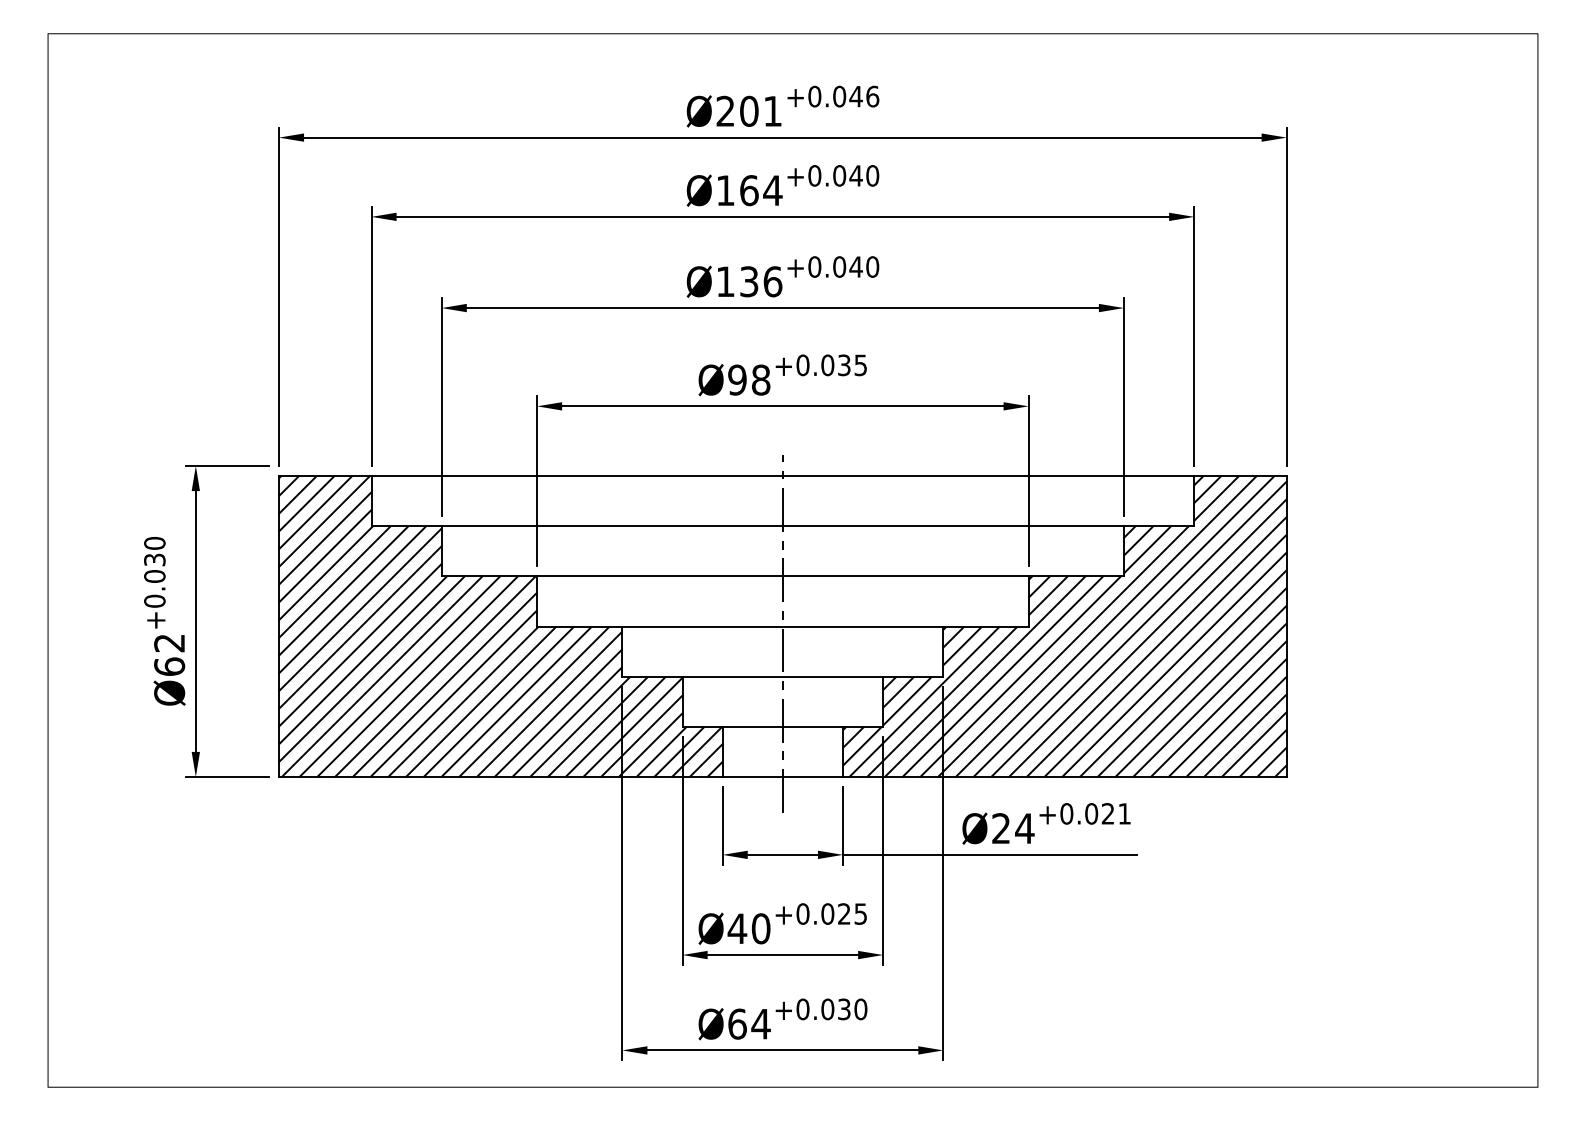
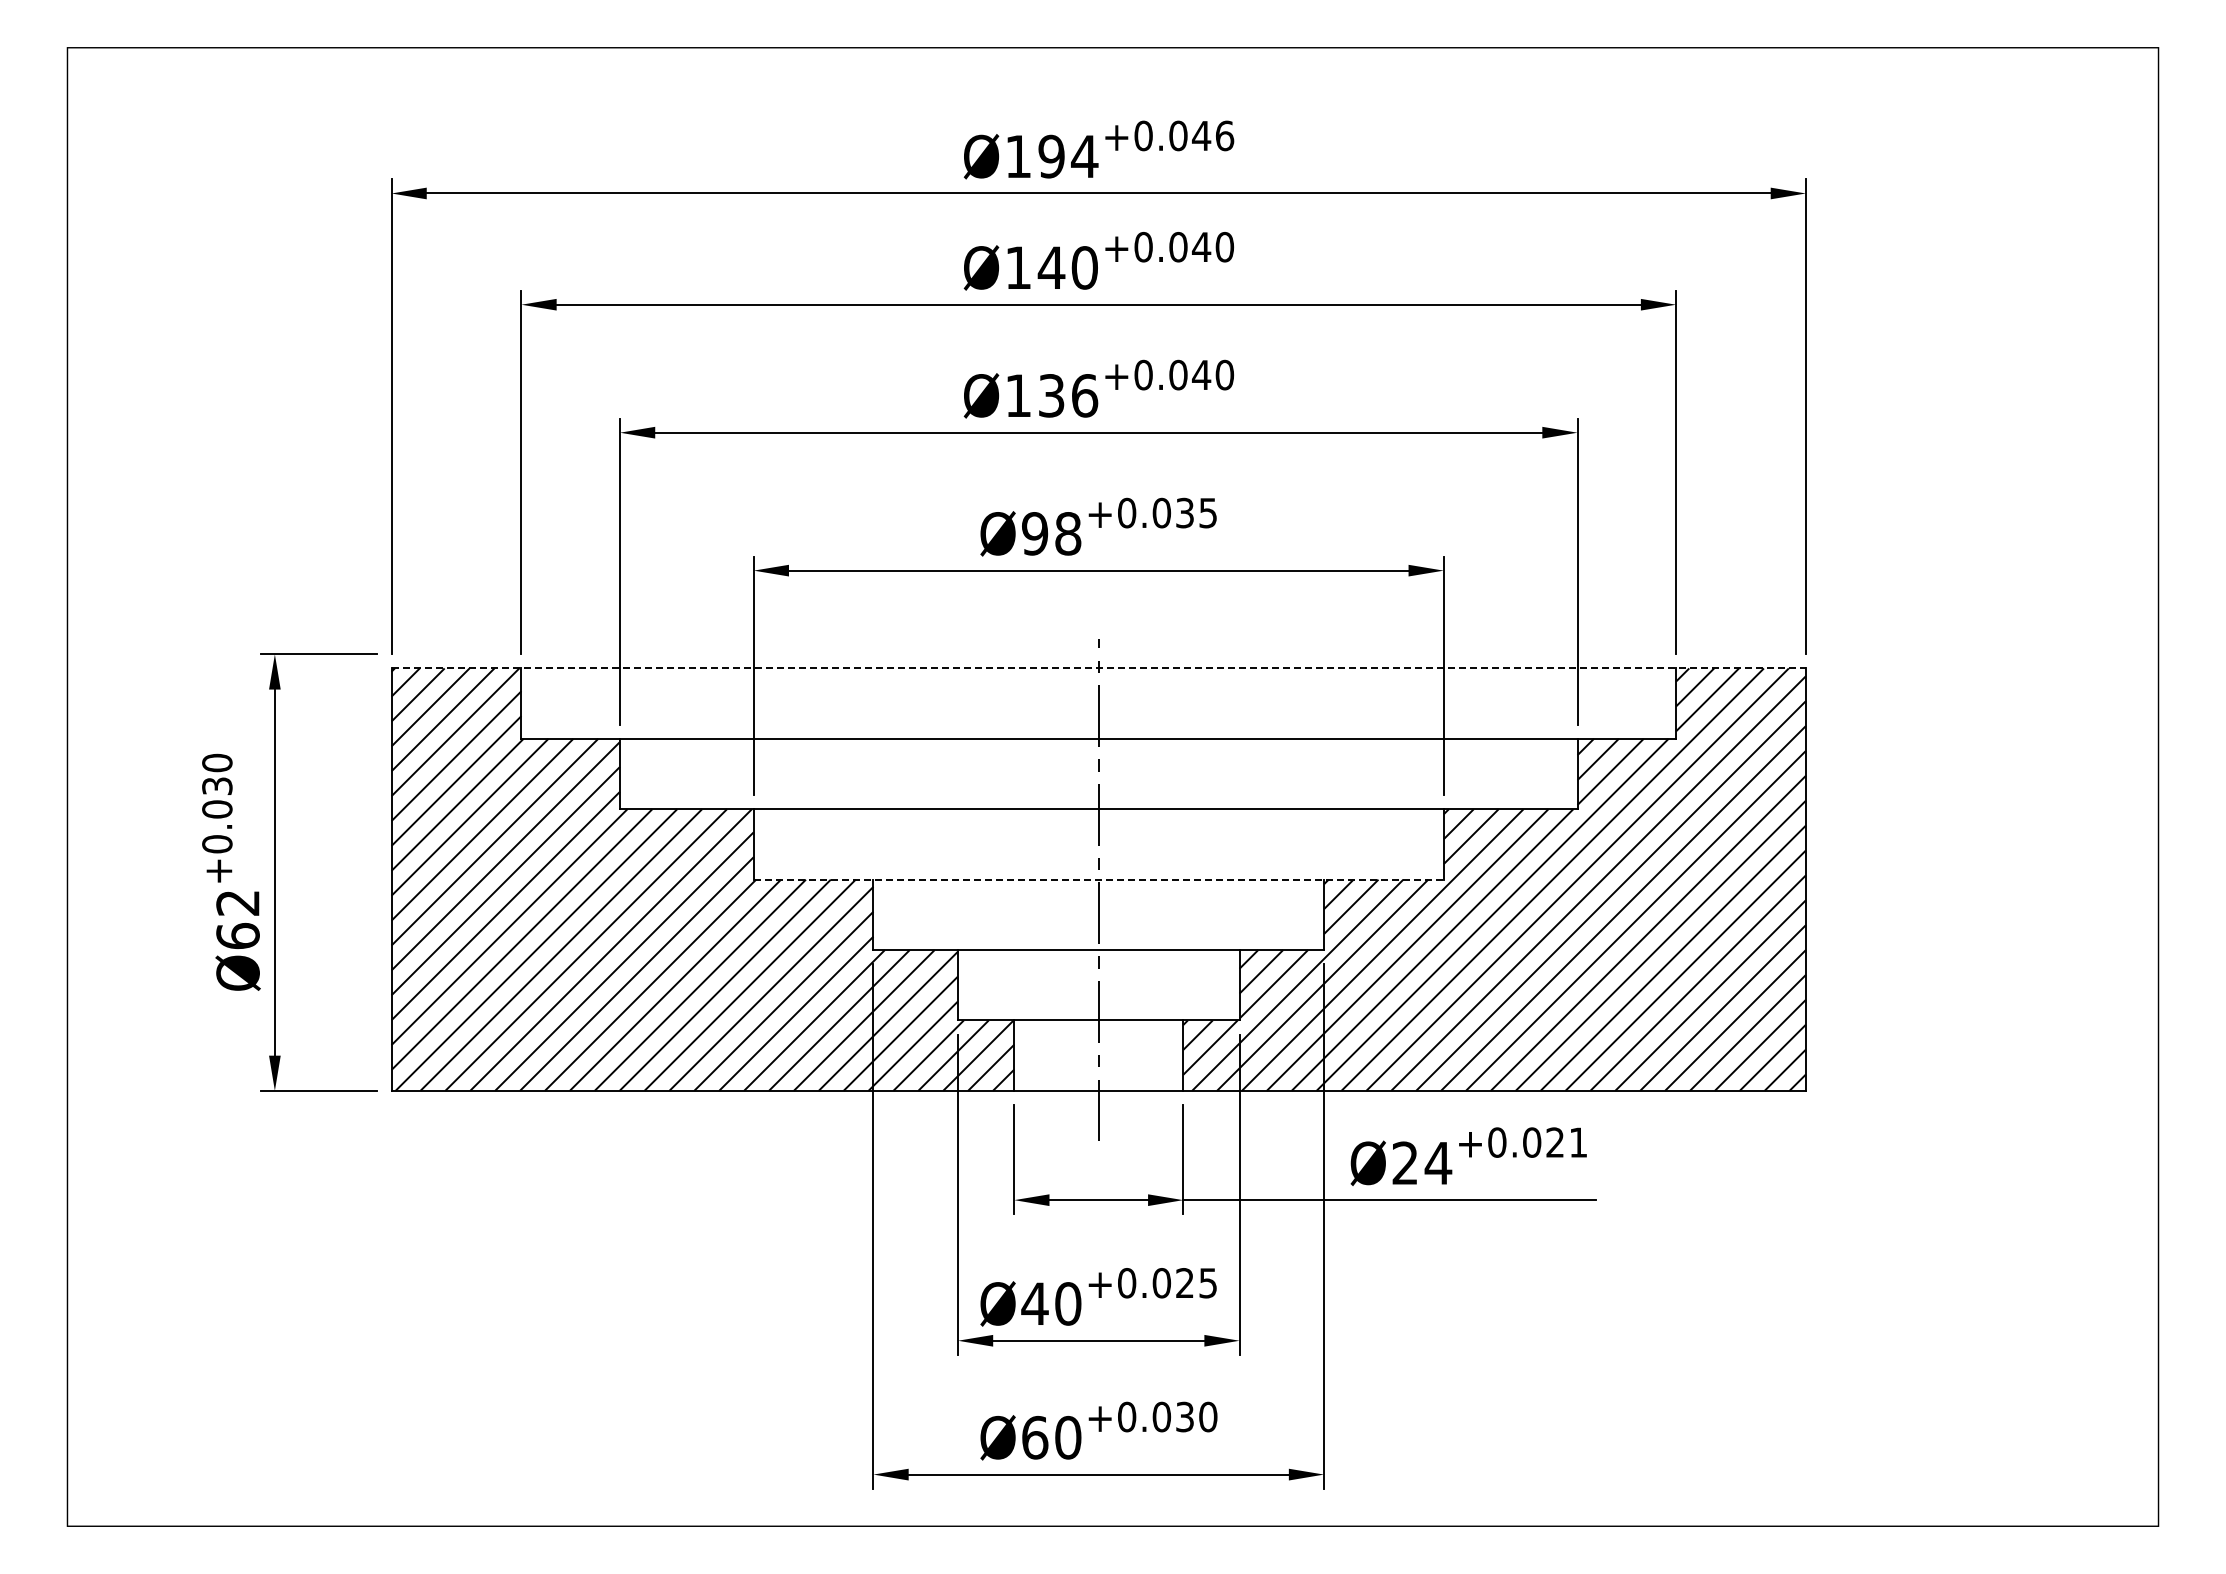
text: (749, 111) -> (1051, 156), Ø201 -> Ø194
text: (760, 190) -> (1067, 267), Ø164 -> Ø140
line: (783, 476) -> (1099, 668), solid -> dashed
line: (782, 626) -> (1098, 879), solid -> dashed
text: (760, 1023) -> (1067, 1437), Ø64 -> Ø60

